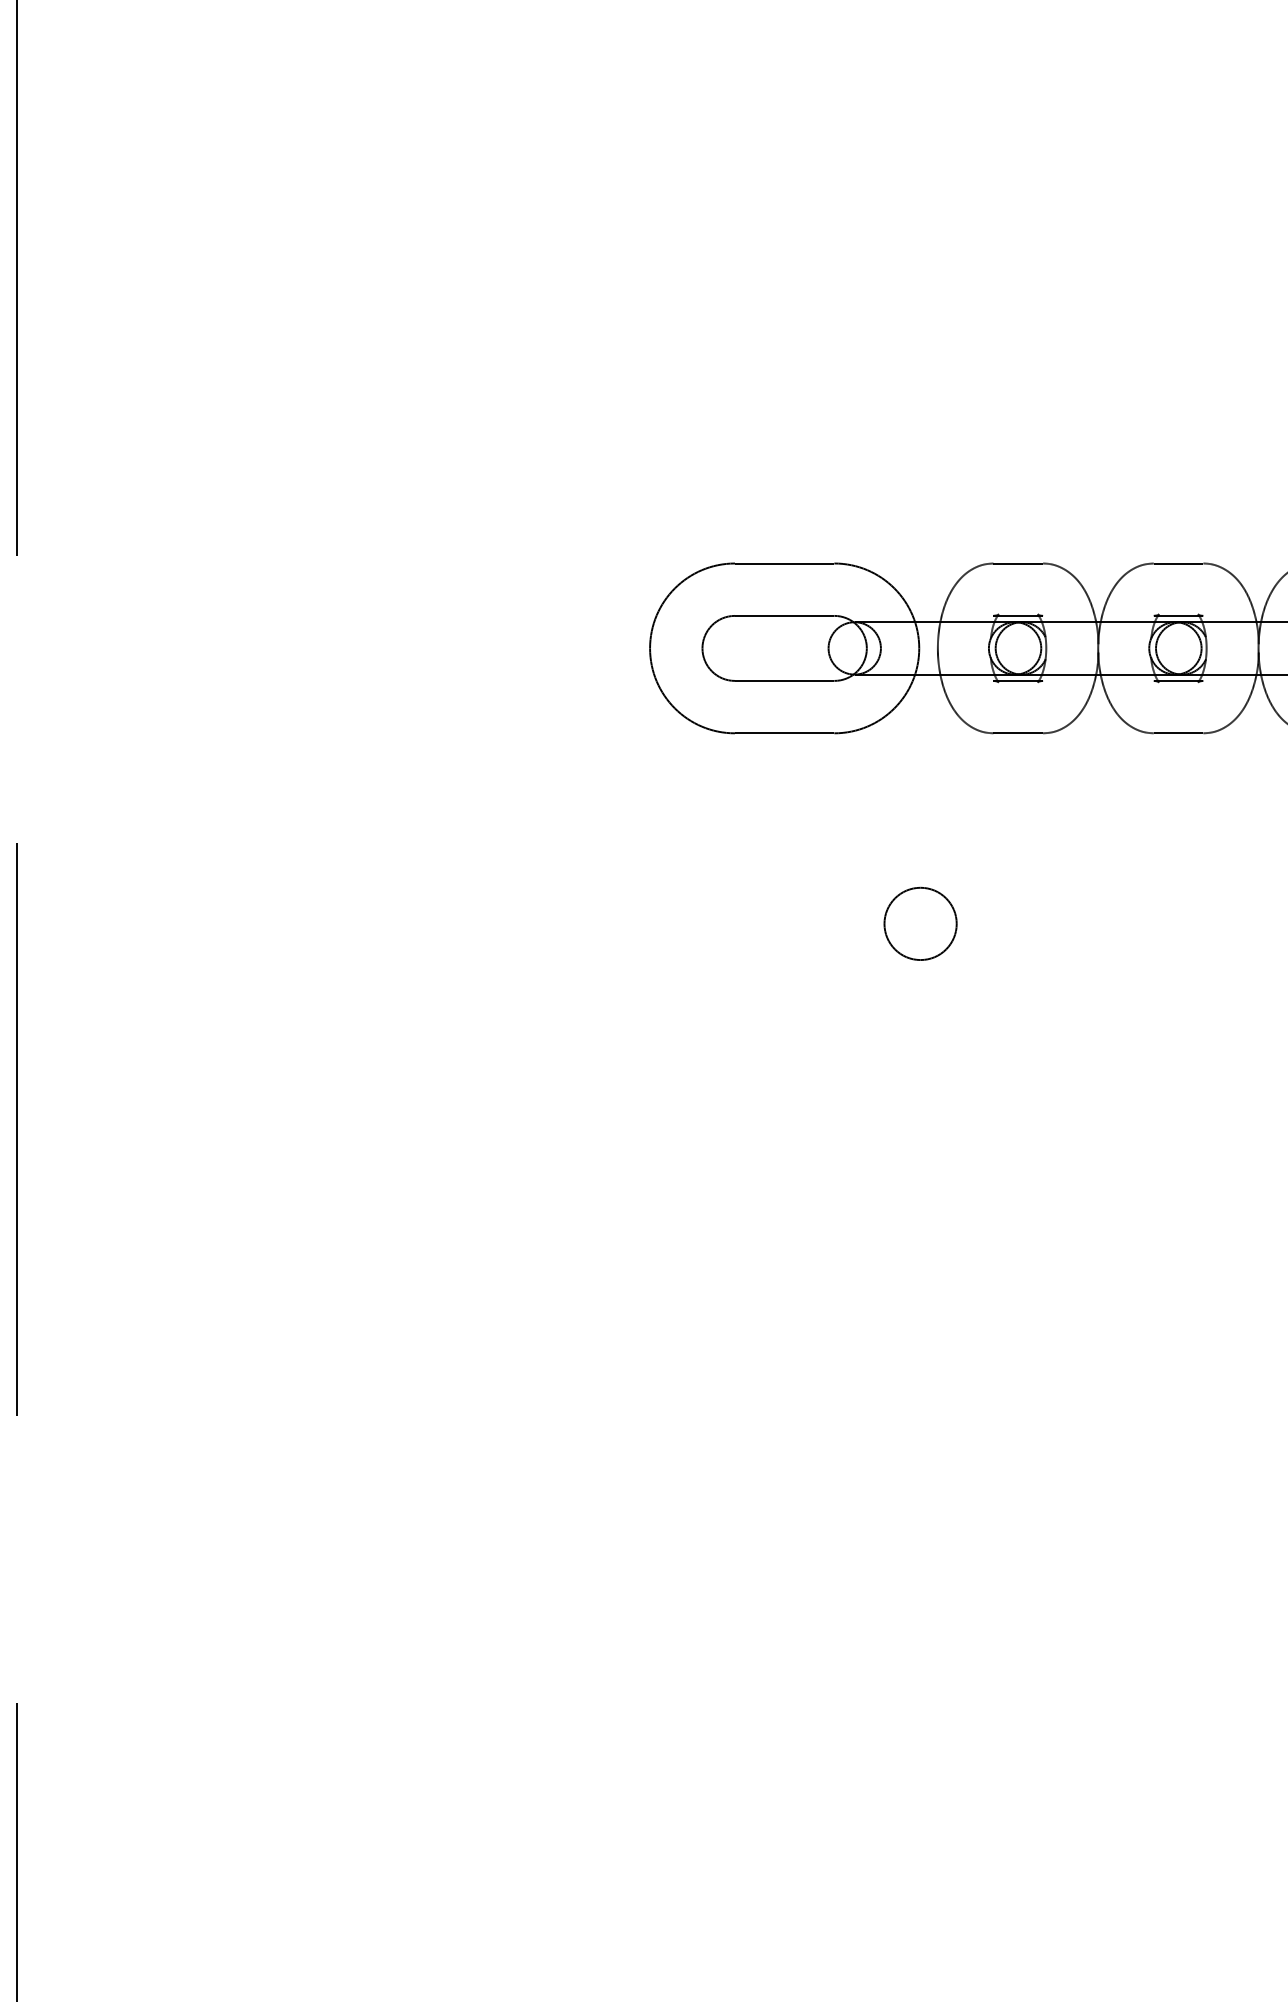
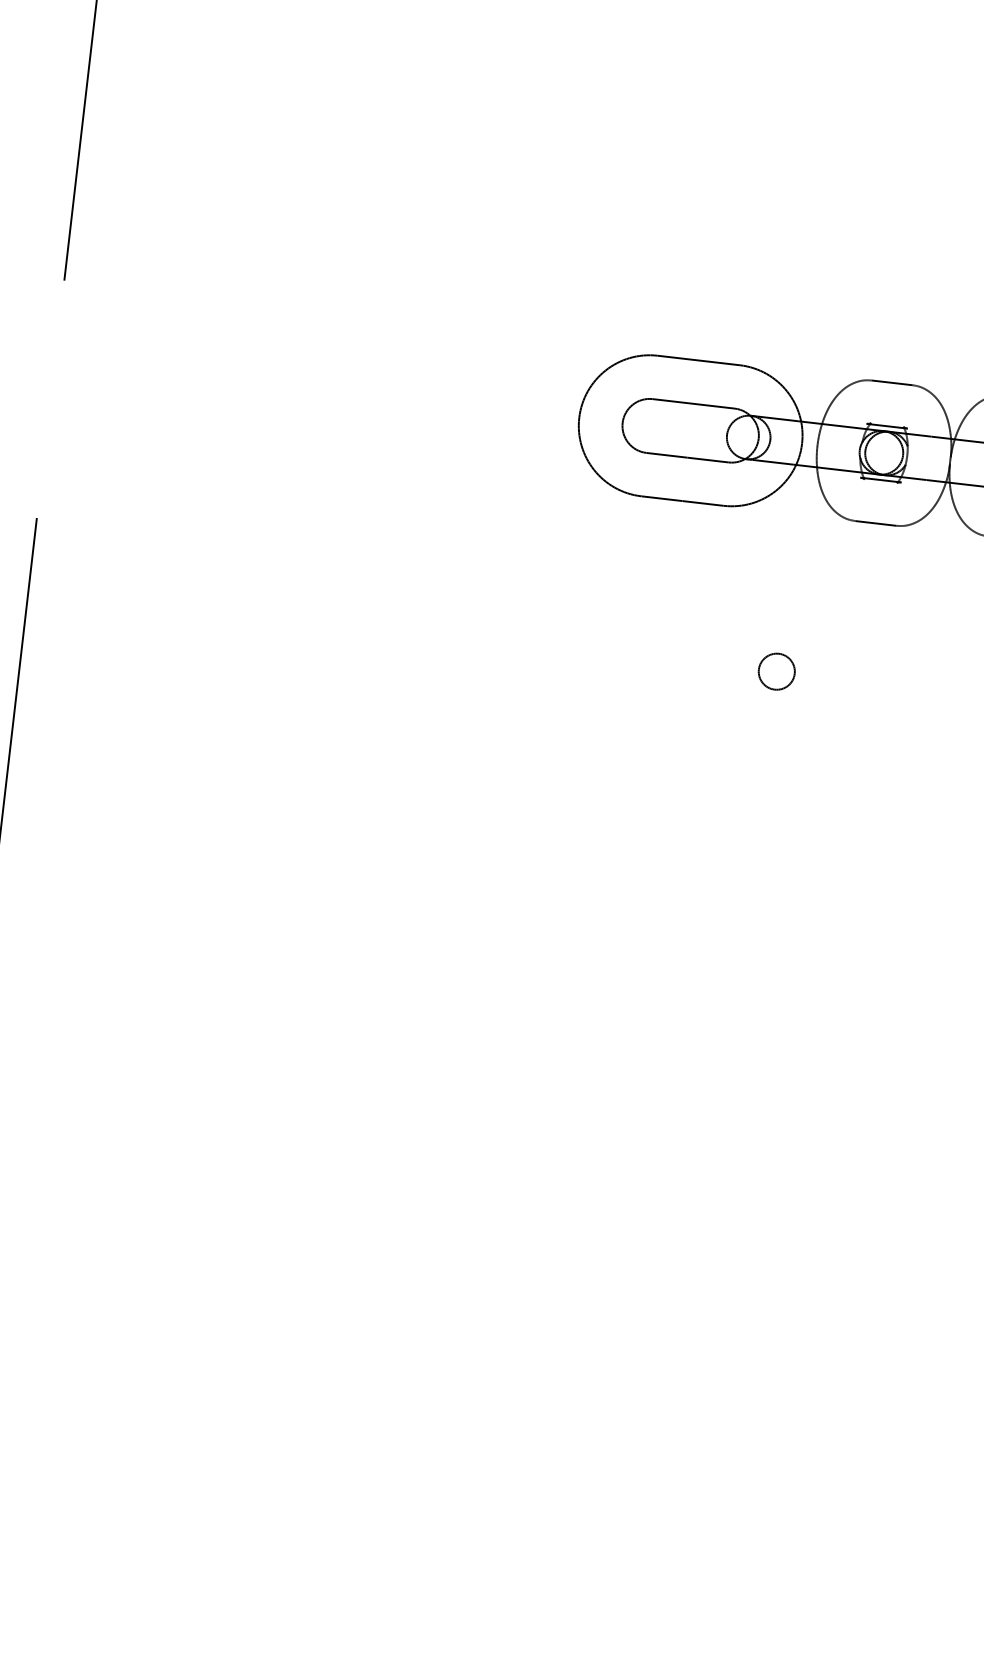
circle: (920, 923) -> (776, 671), size x0.6

